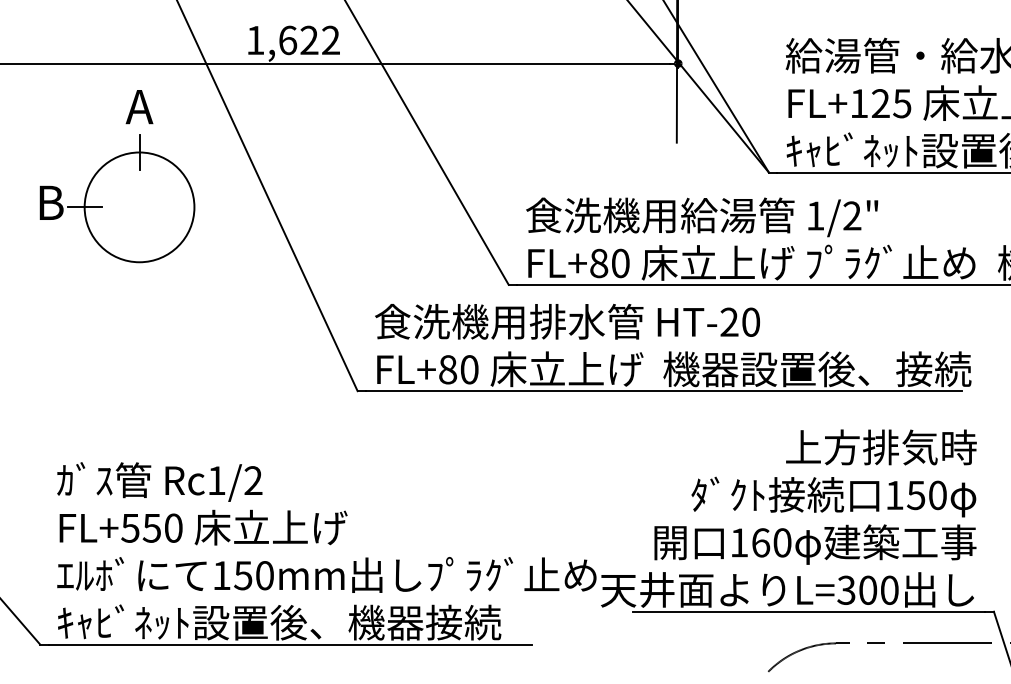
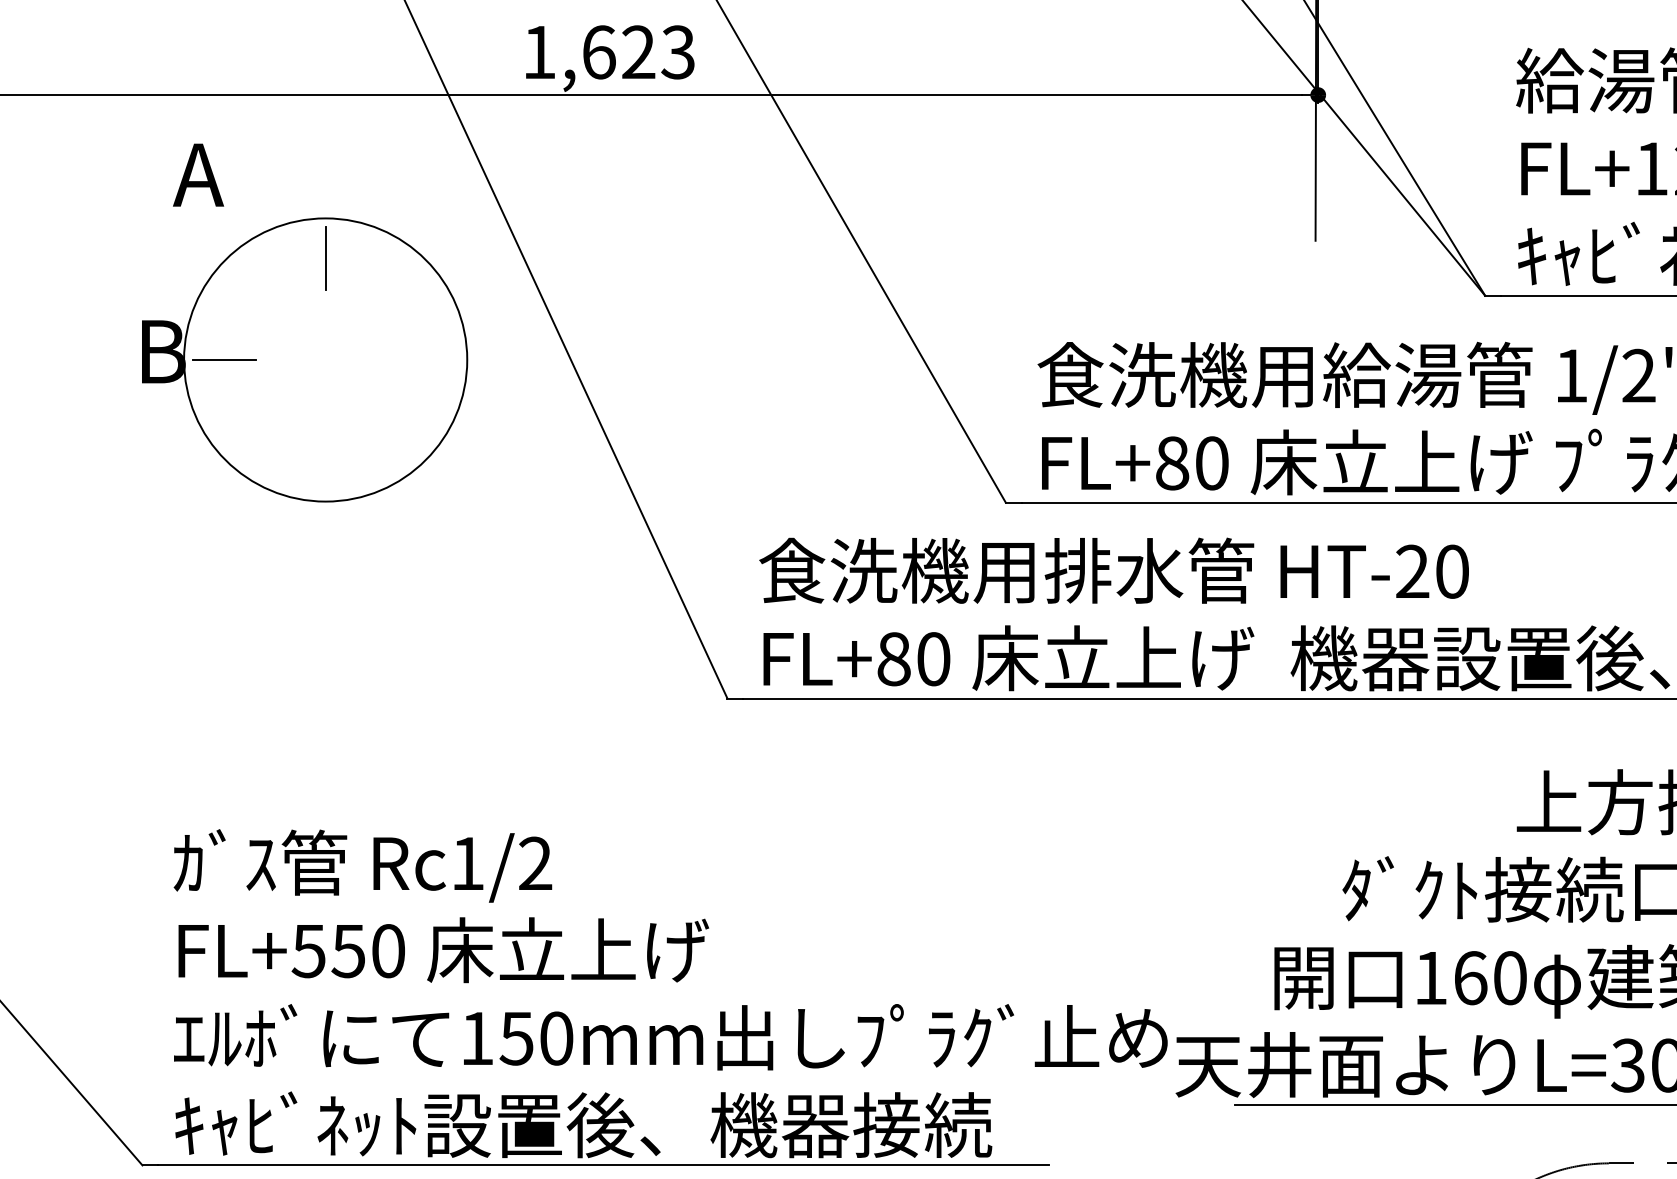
text: (330, 40) -> (677, 52), 1,622 -> 1,623
text: (139, 107) -> (198, 175), moved
circle: (139, 207) -> (325, 360), size x1.4

